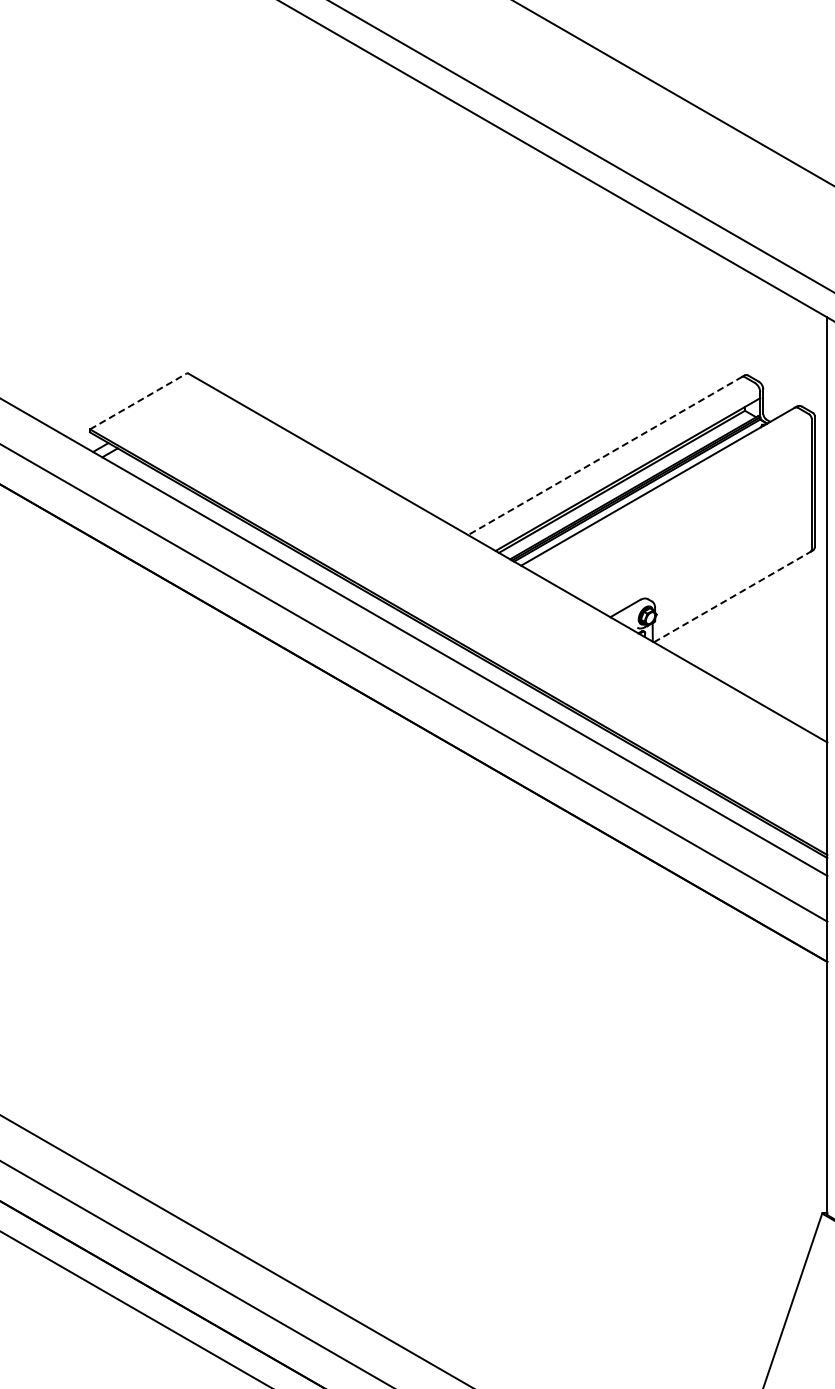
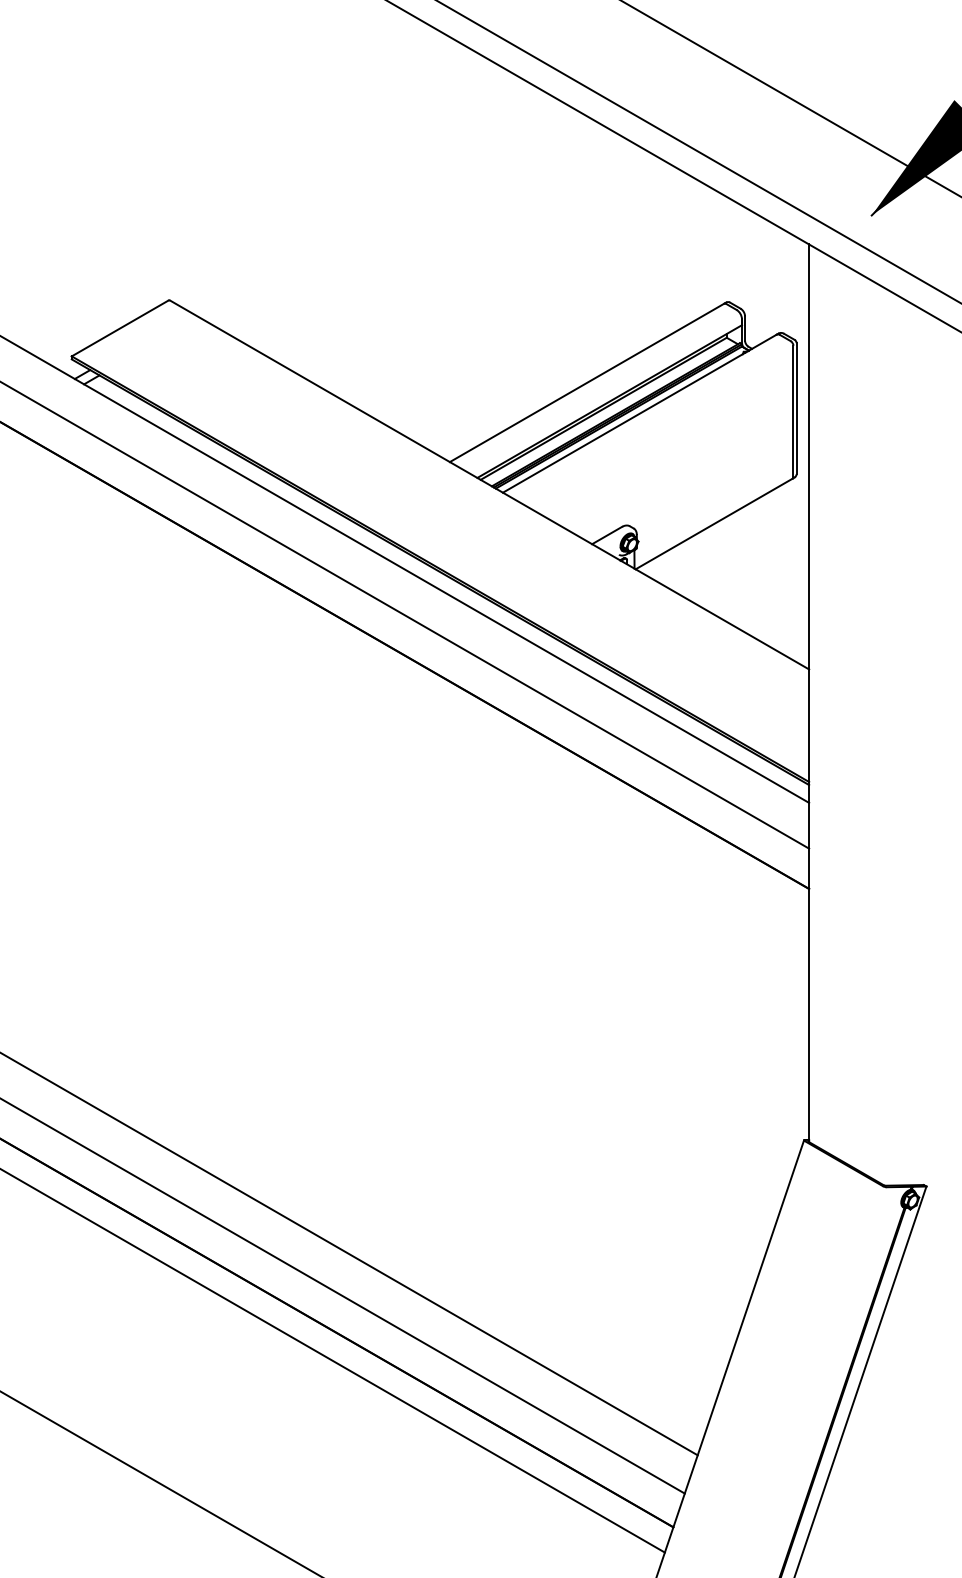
line: (138, 401) -> (120, 328), dashed -> solid
line: (604, 456) -> (586, 383), dashed -> solid
line: (732, 596) -> (714, 523), dashed -> solid

